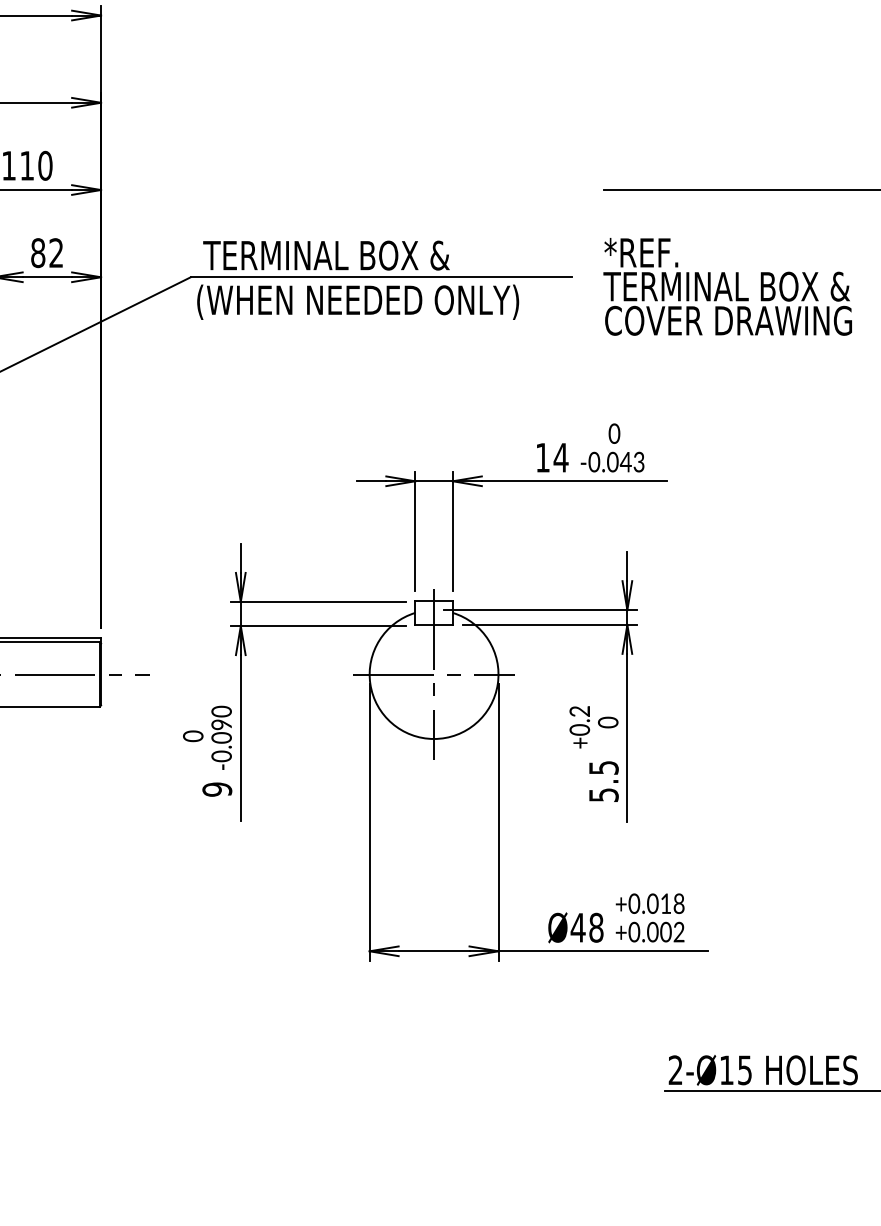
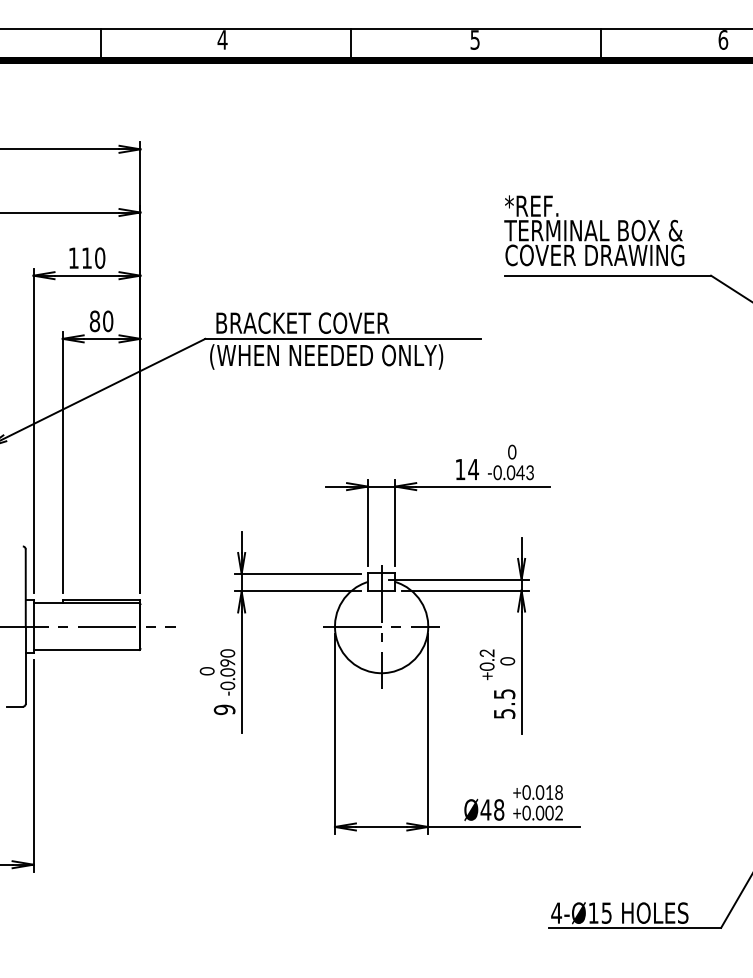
text: (56, 253) -> (108, 321), 82 -> 80
text: (326, 254) -> (303, 322), TERMINAL BOX & -> BRACKET COVER
text: (728, 286) -> (594, 230), moved
text: (675, 1069) -> (556, 912), 2-Ø15 -> 4-Ø15

